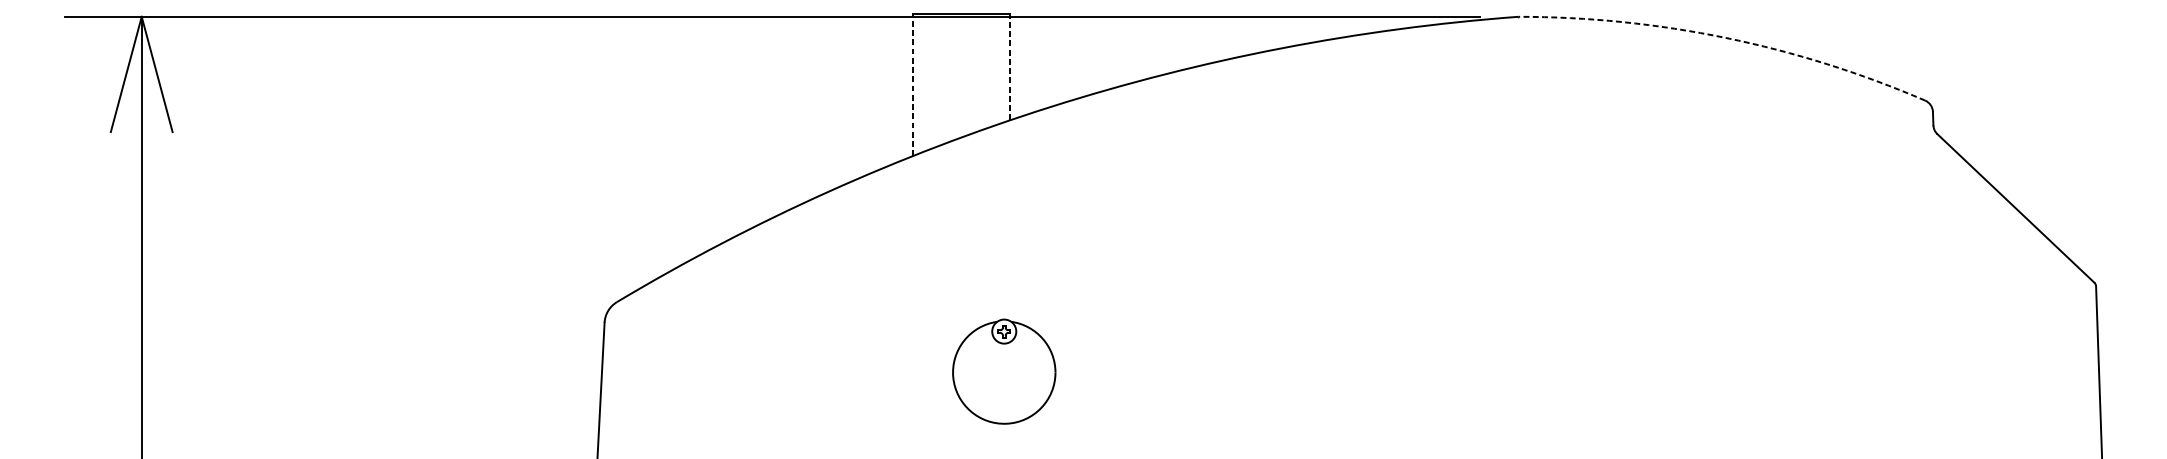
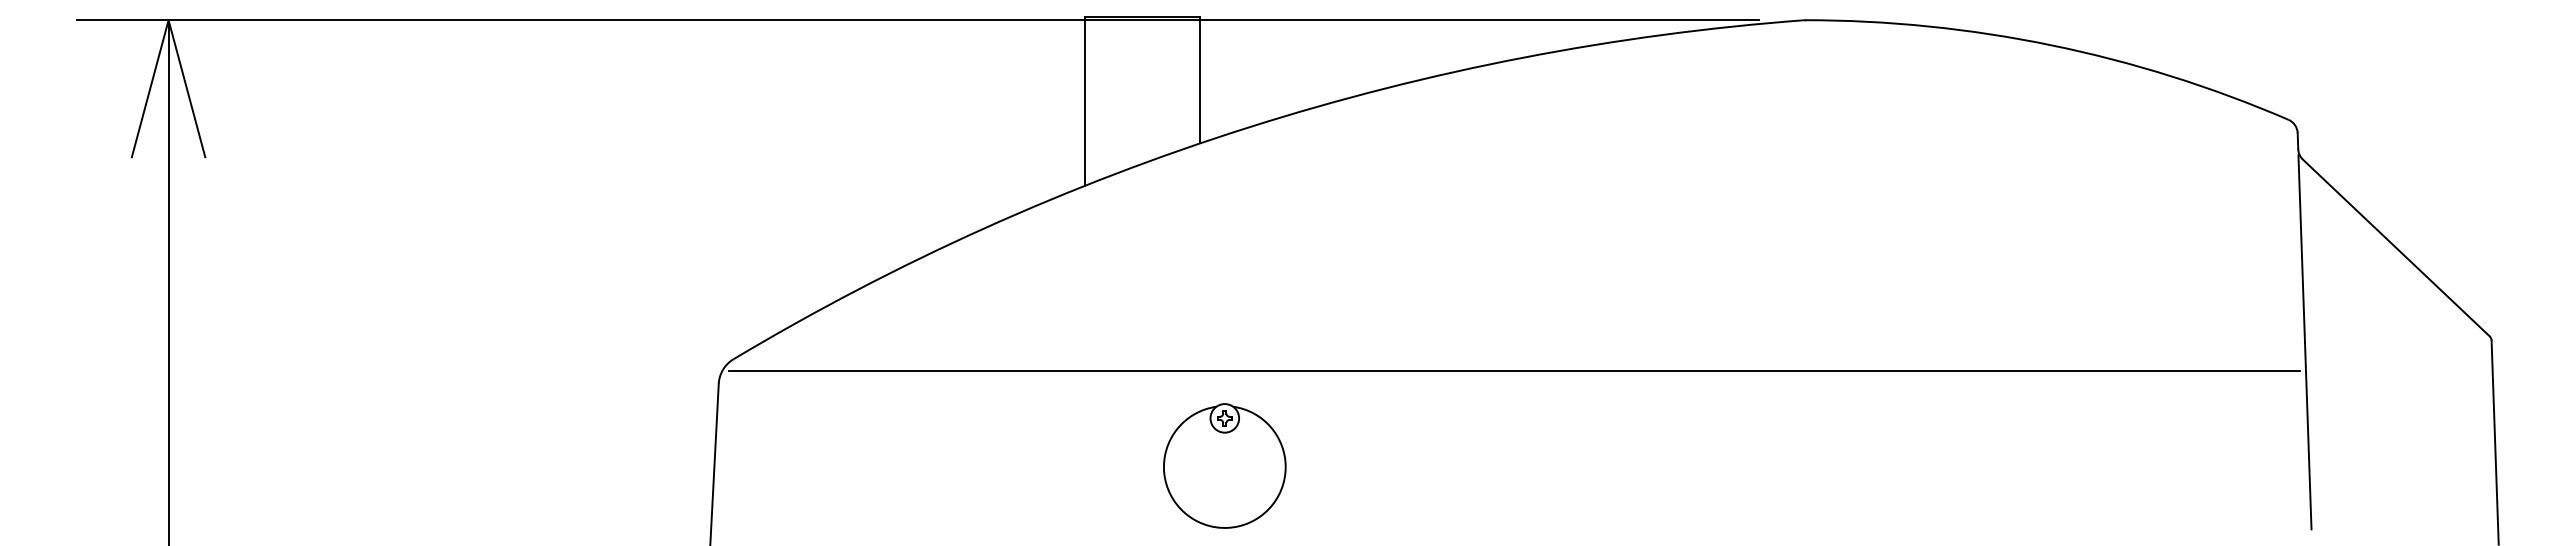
arc: (1725, 38) -> (2051, 45), dashed -> solid
line: (1009, 66) -> (1200, 79), dashed -> solid
line: (912, 85) -> (1084, 101), dashed -> solid
line: (1938, 287) -> (2304, 342), added
line: (1274, 312) -> (1514, 371), added
part: (1003, 371) -> (1224, 465), moved

